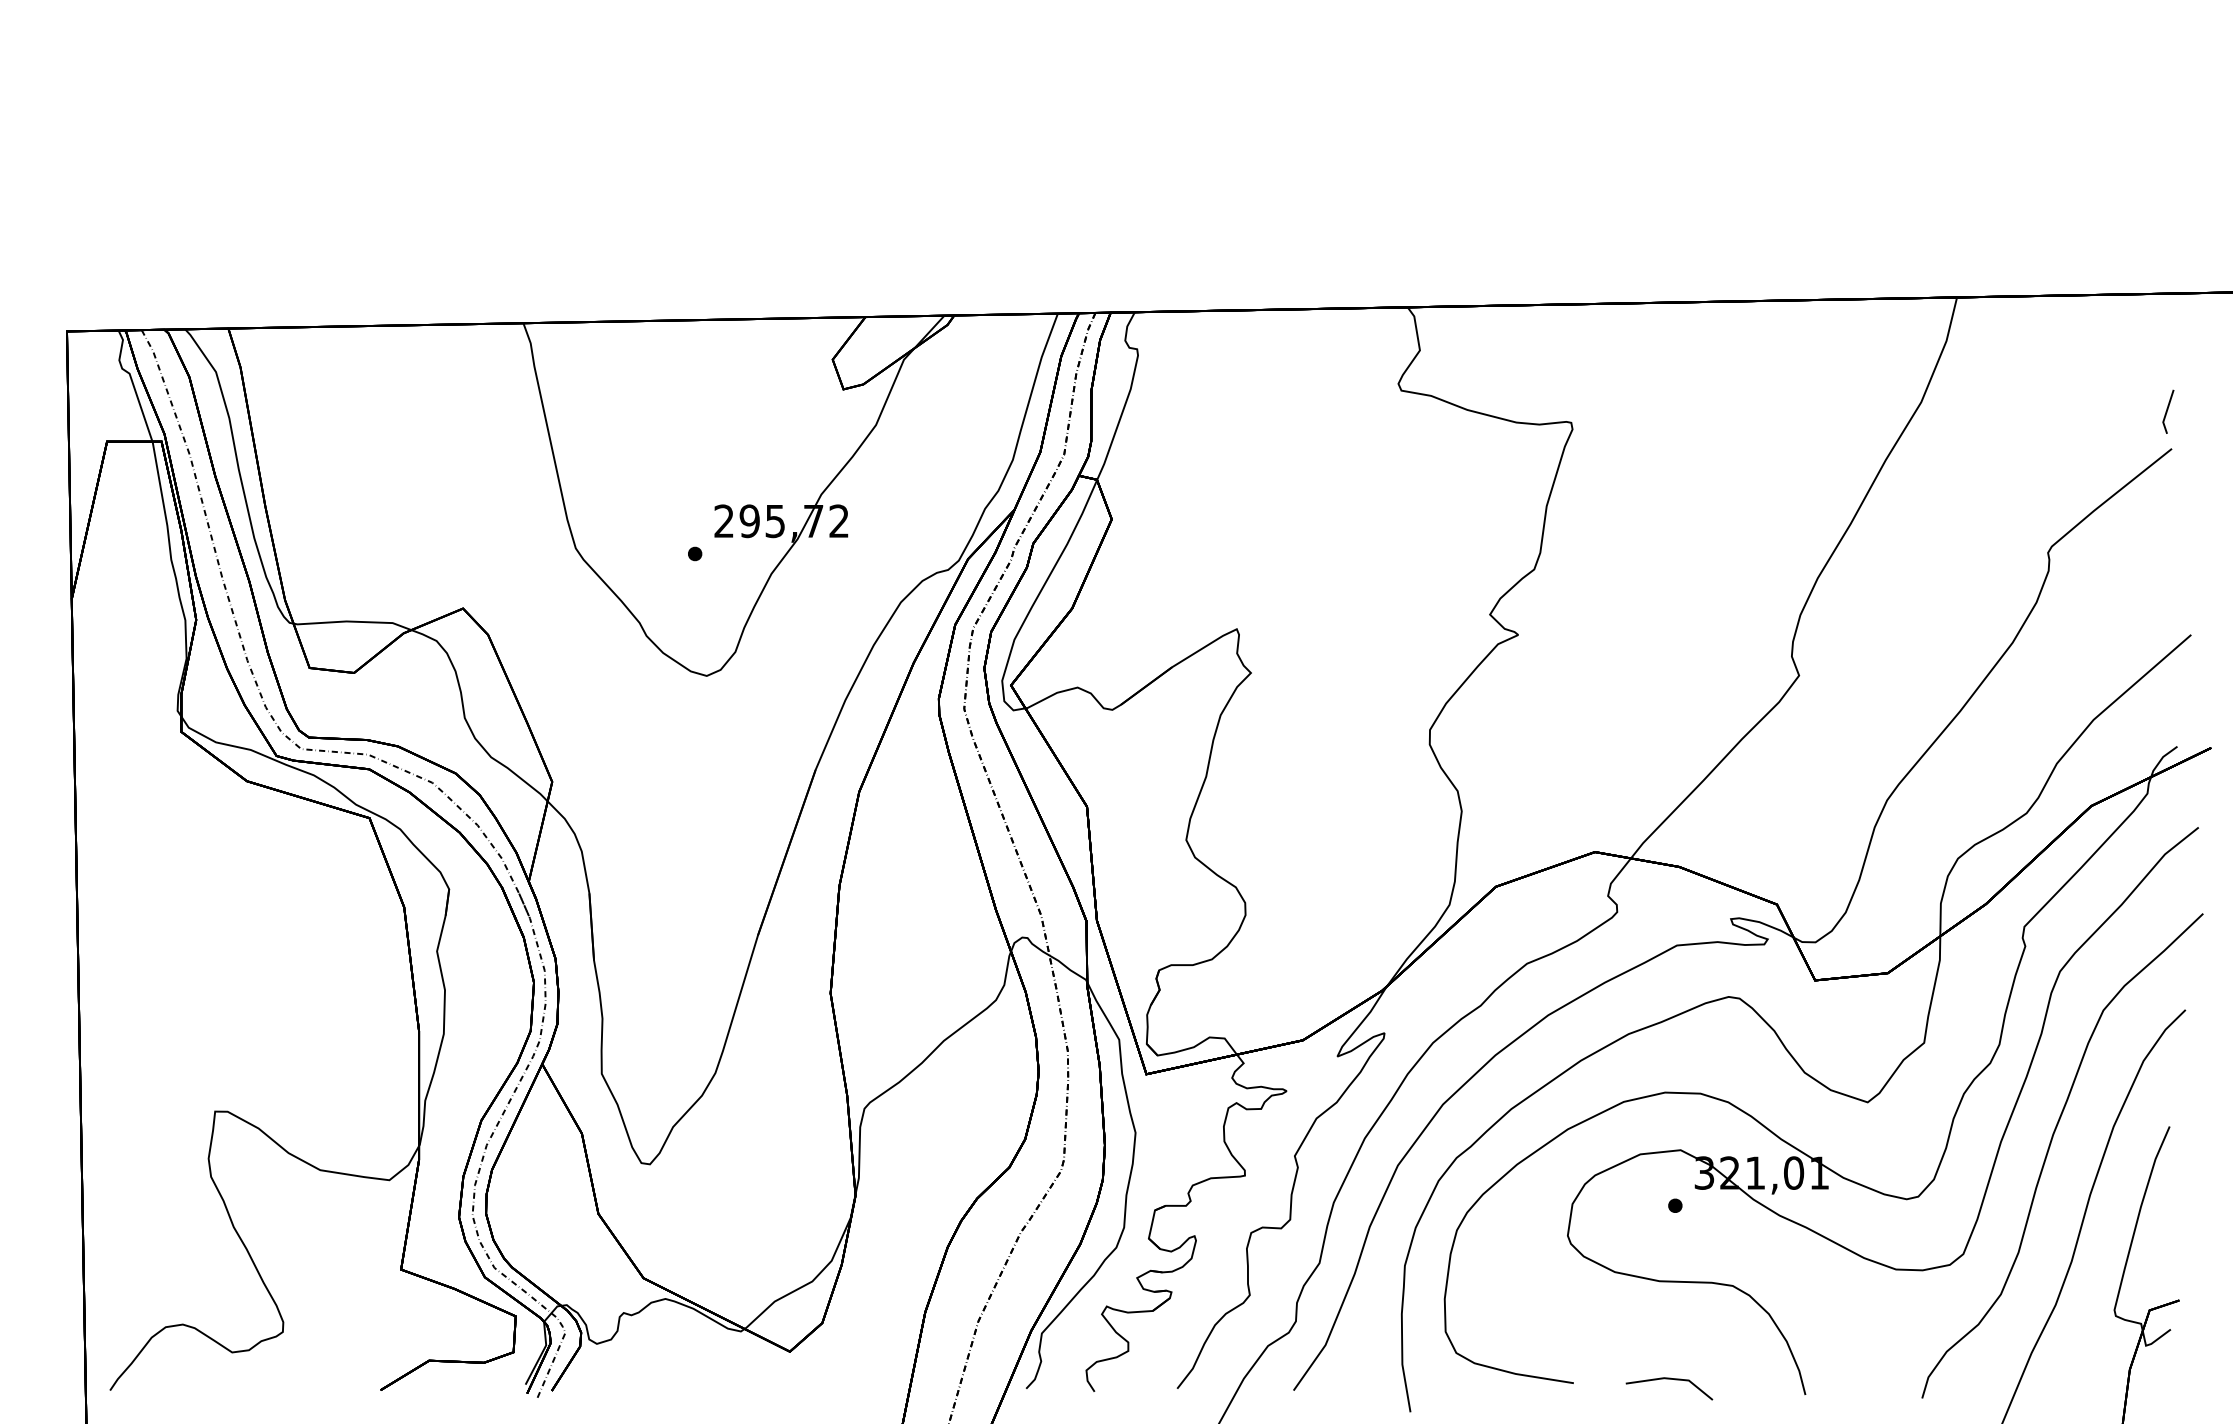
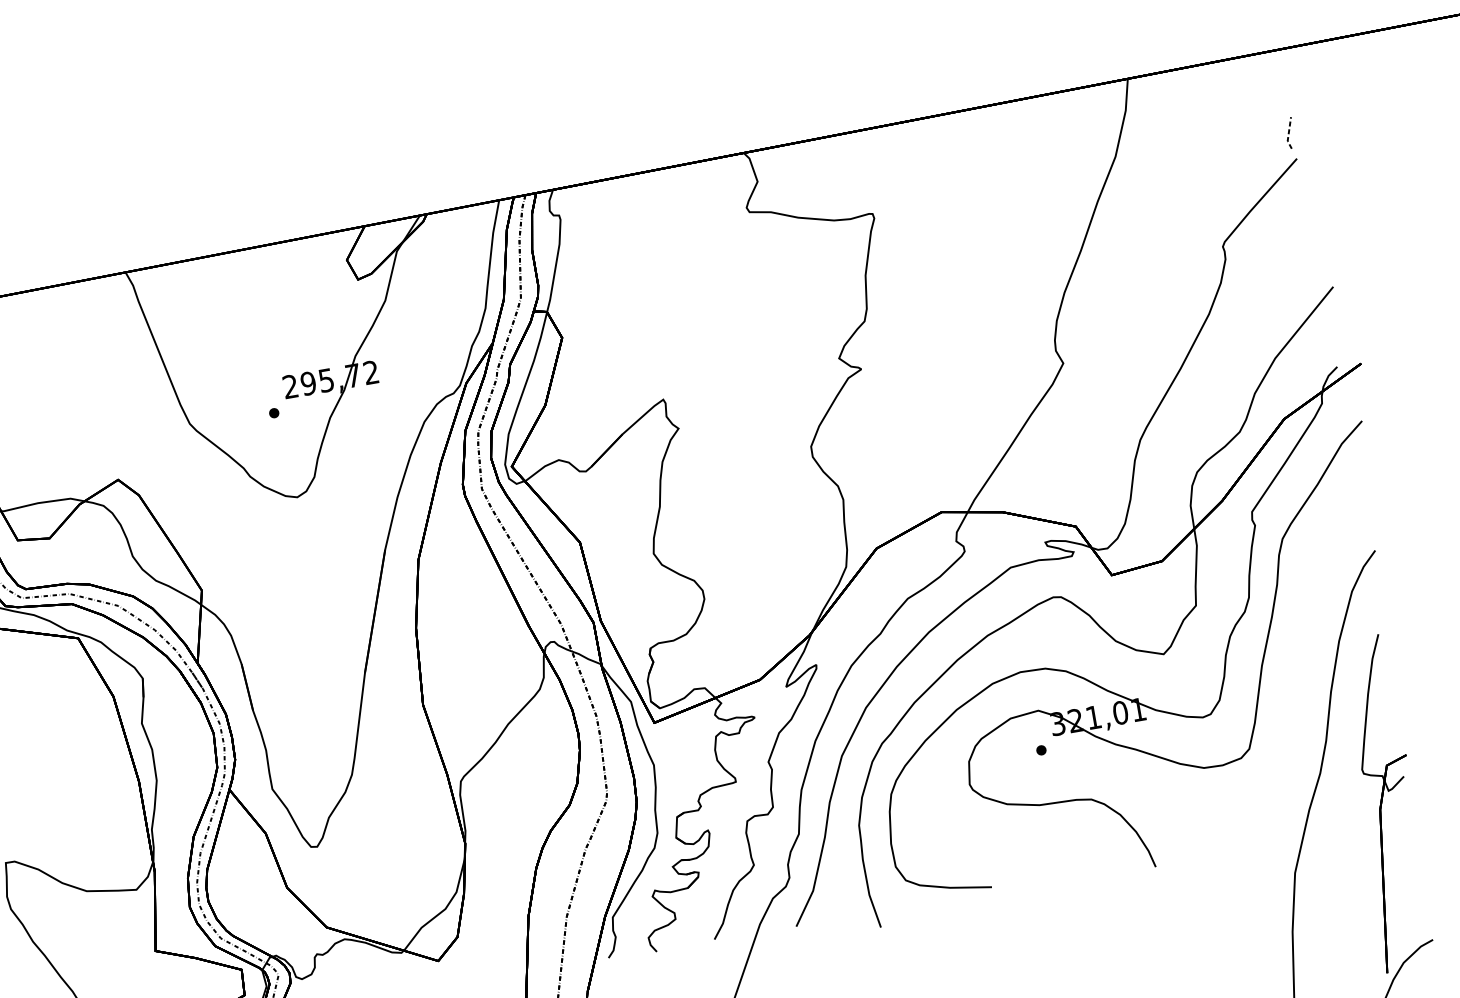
line: (2166, 412) -> (1288, 133), solid -> dashed
curve: (2049, 1150) -> (1297, 665), removed
line: (1669, 1379) -> (1058, 872), removed

